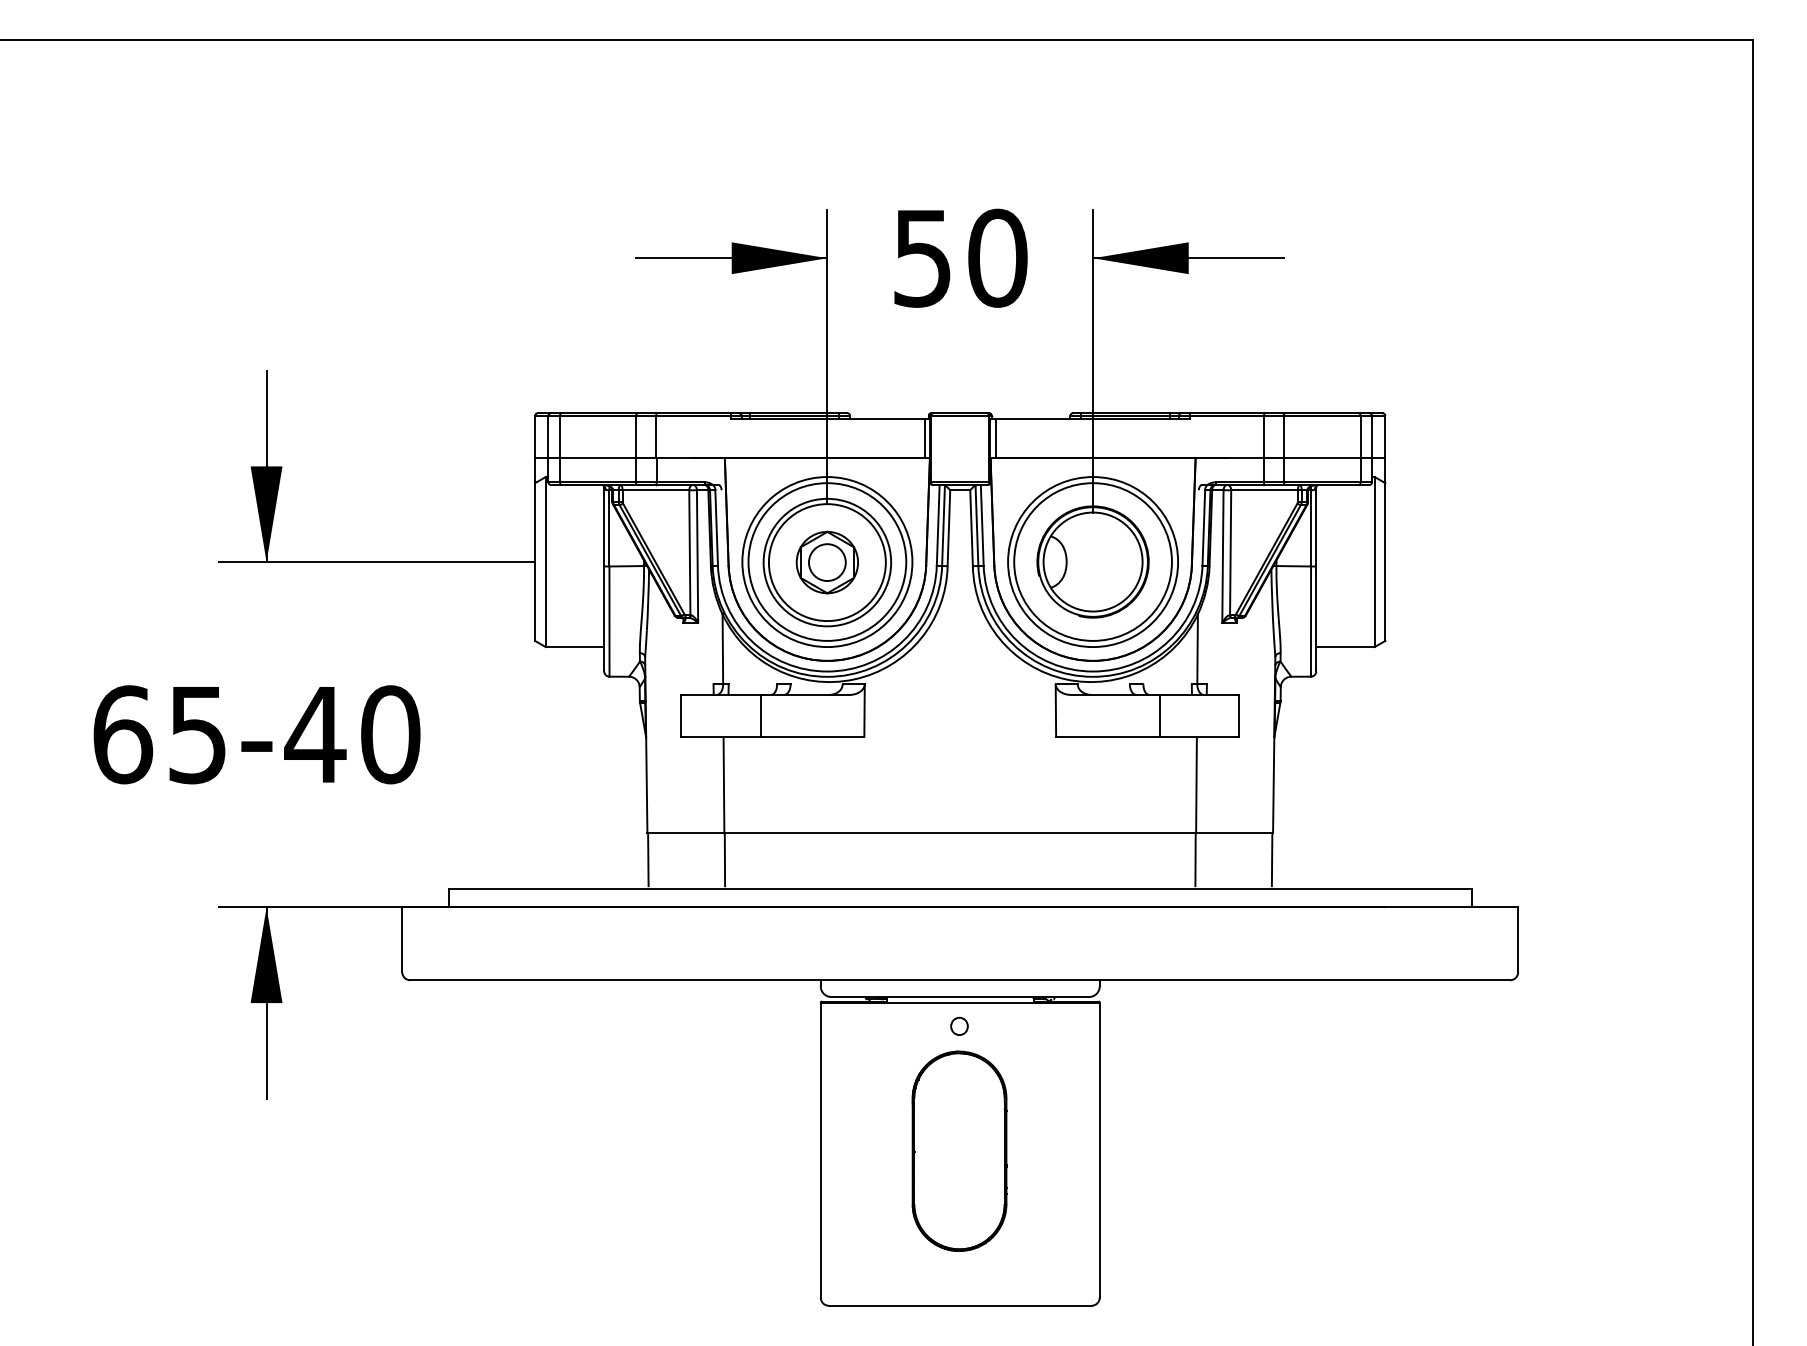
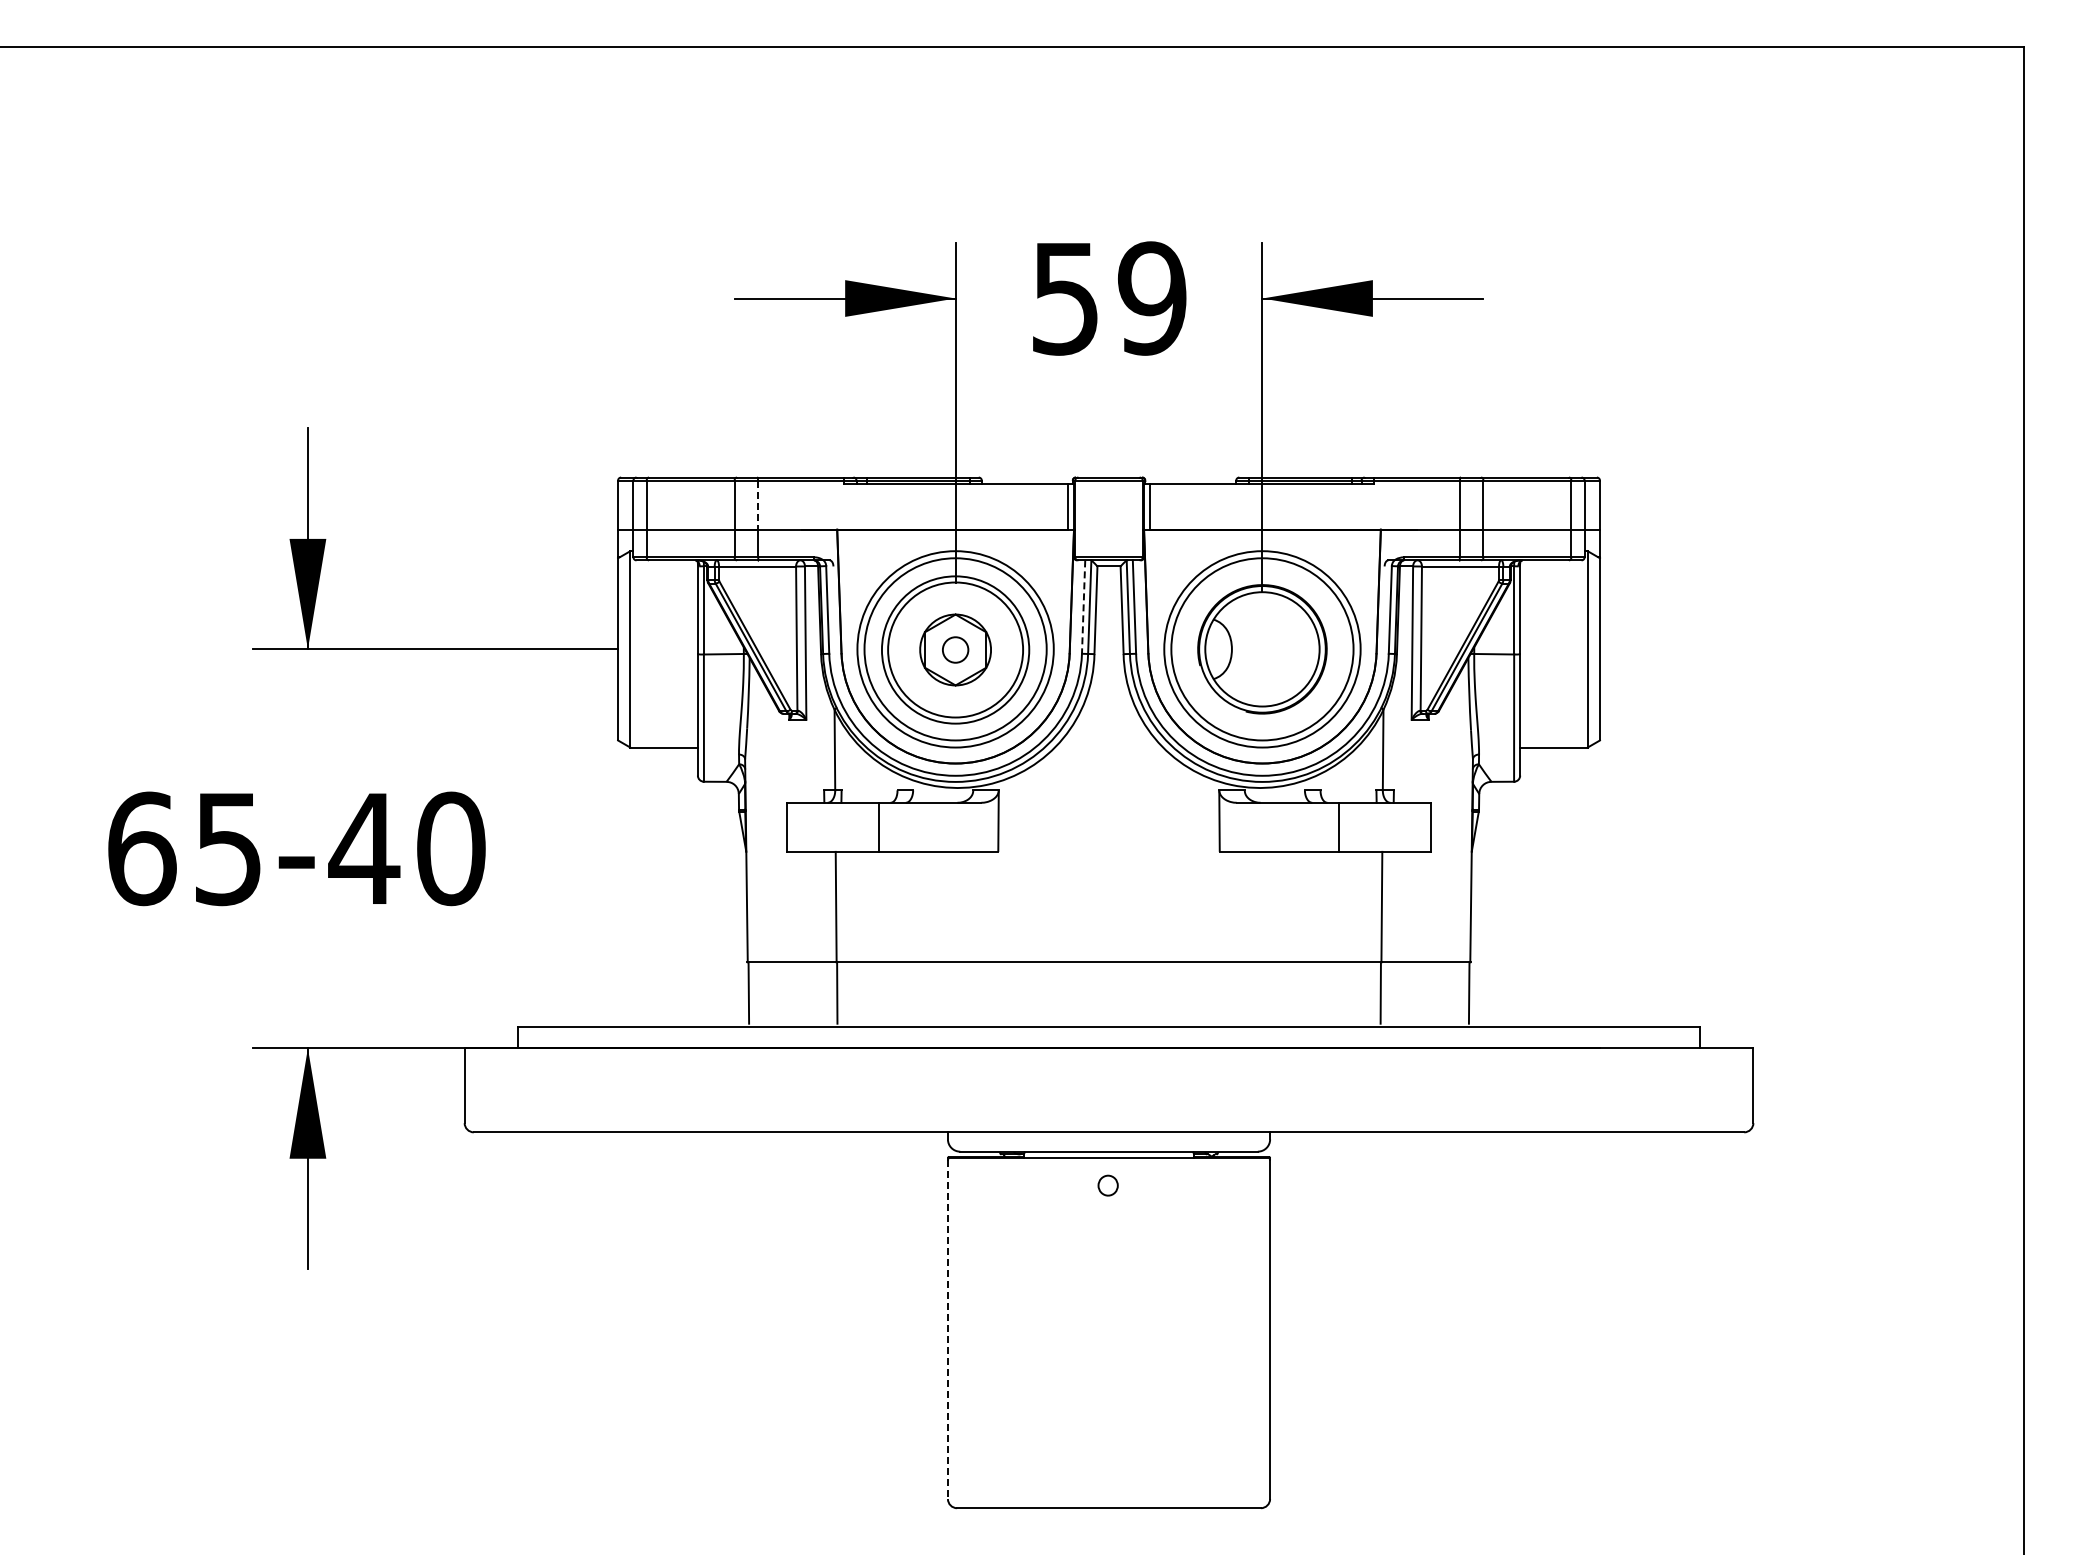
text: (997, 258) -> (1152, 298), 50 -> 59
line: (655, 437) -> (757, 505), solid -> dashed
line: (938, 525) -> (1083, 607), solid -> dashed
circle: (827, 562) -> (955, 649), size x0.6
line: (820, 1150) -> (947, 1329), solid -> dashed
part: (959, 1150) -> (1108, 1329), removed

